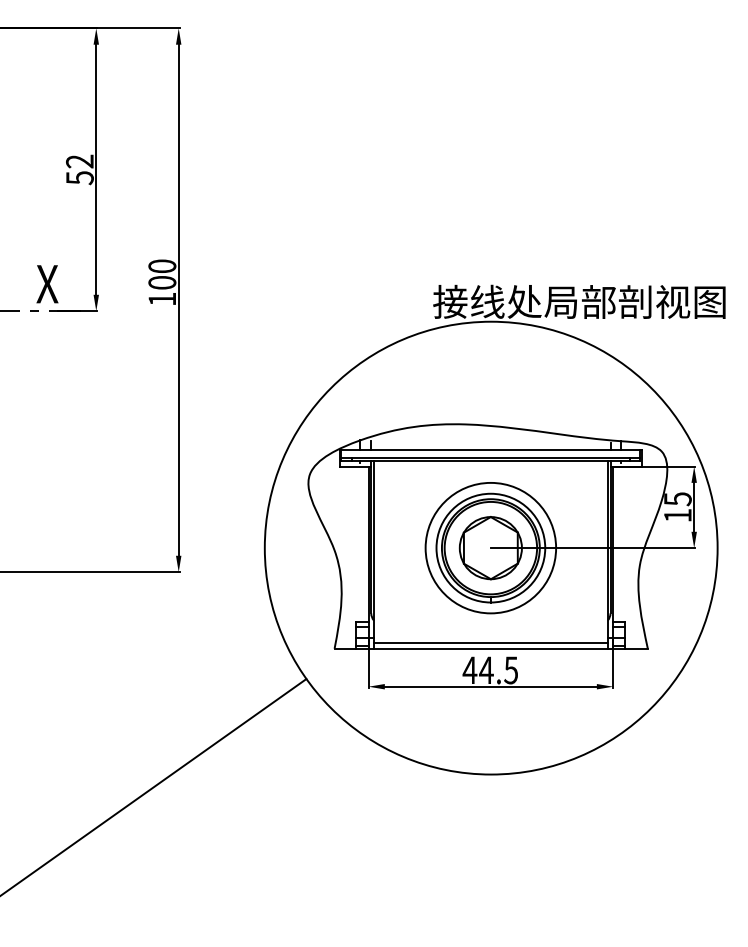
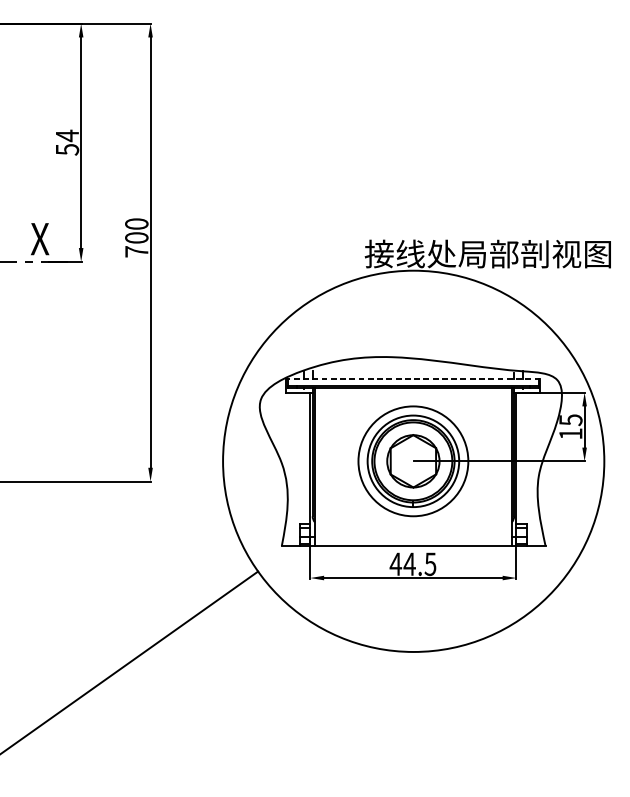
text: (79, 161) -> (67, 135), 52 -> 54
text: (161, 298) -> (136, 251), 100 -> 700
line: (490, 450) -> (413, 379), solid -> dashed
line: (490, 643) -> (413, 541), removed

